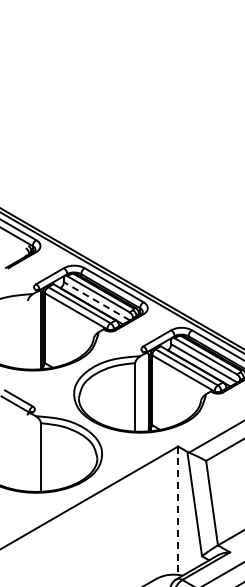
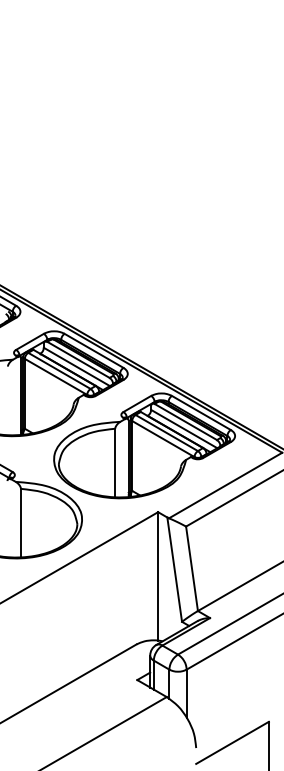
line: (96, 300) -> (76, 366), dashed -> solid
line: (178, 510) -> (158, 576), dashed -> solid

